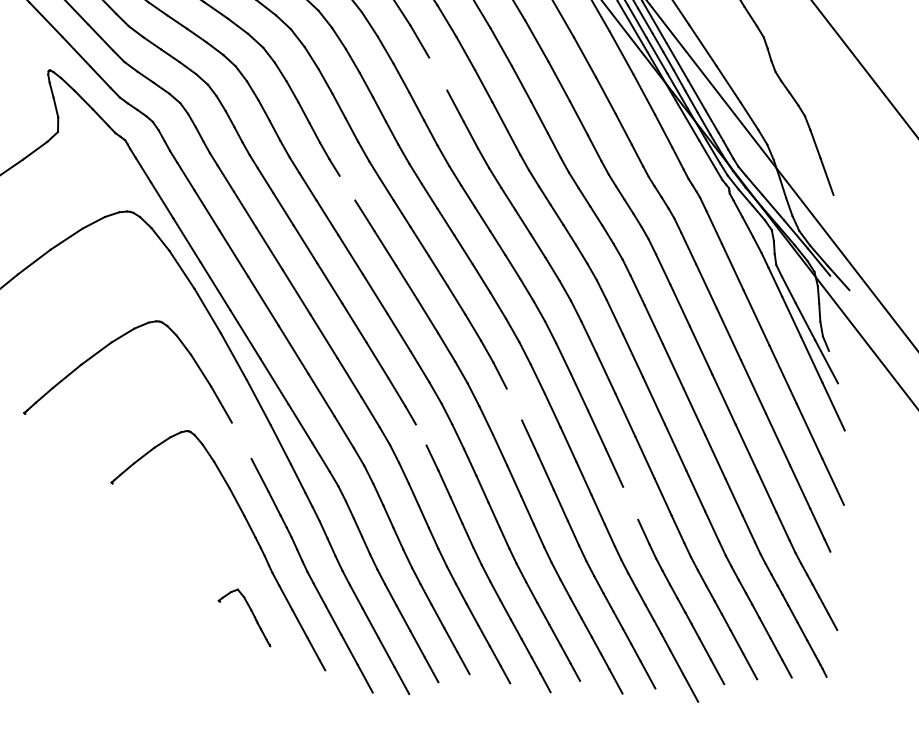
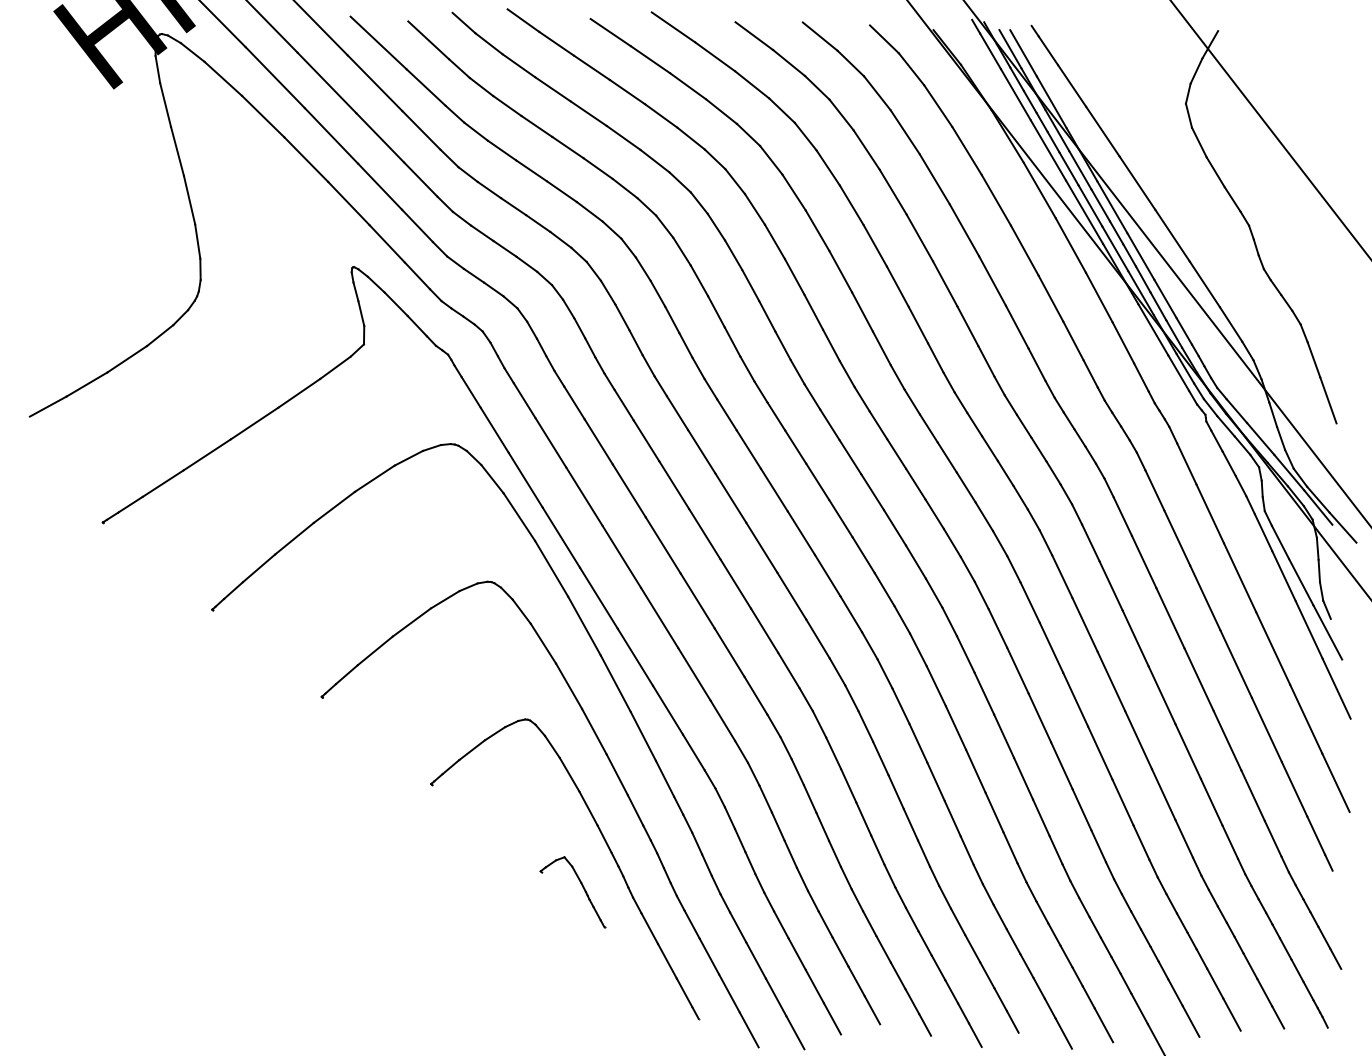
line: (437, 73) -> (840, 271), added
line: (347, 187) -> (726, 414), added
line: (513, 404) -> (935, 686), added
line: (421, 435) -> (819, 724), added
line: (241, 440) -> (594, 731), added
line: (630, 502) -> (1081, 809), added
part: (252, 613) -> (582, 887), moved

